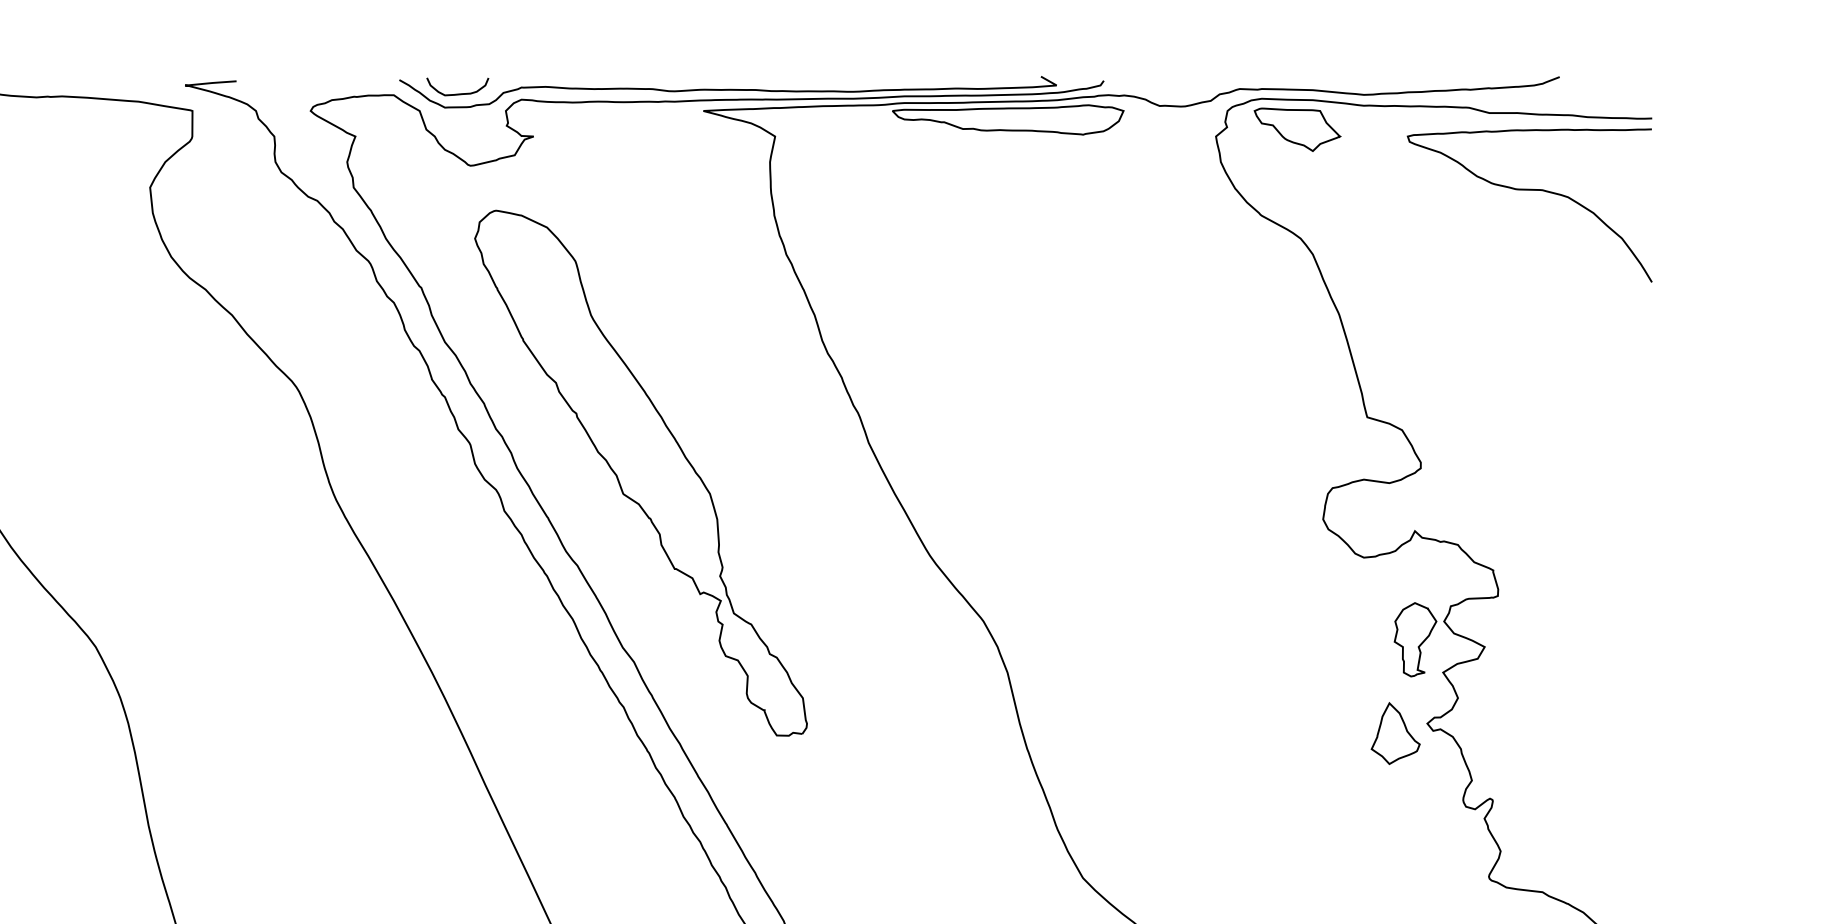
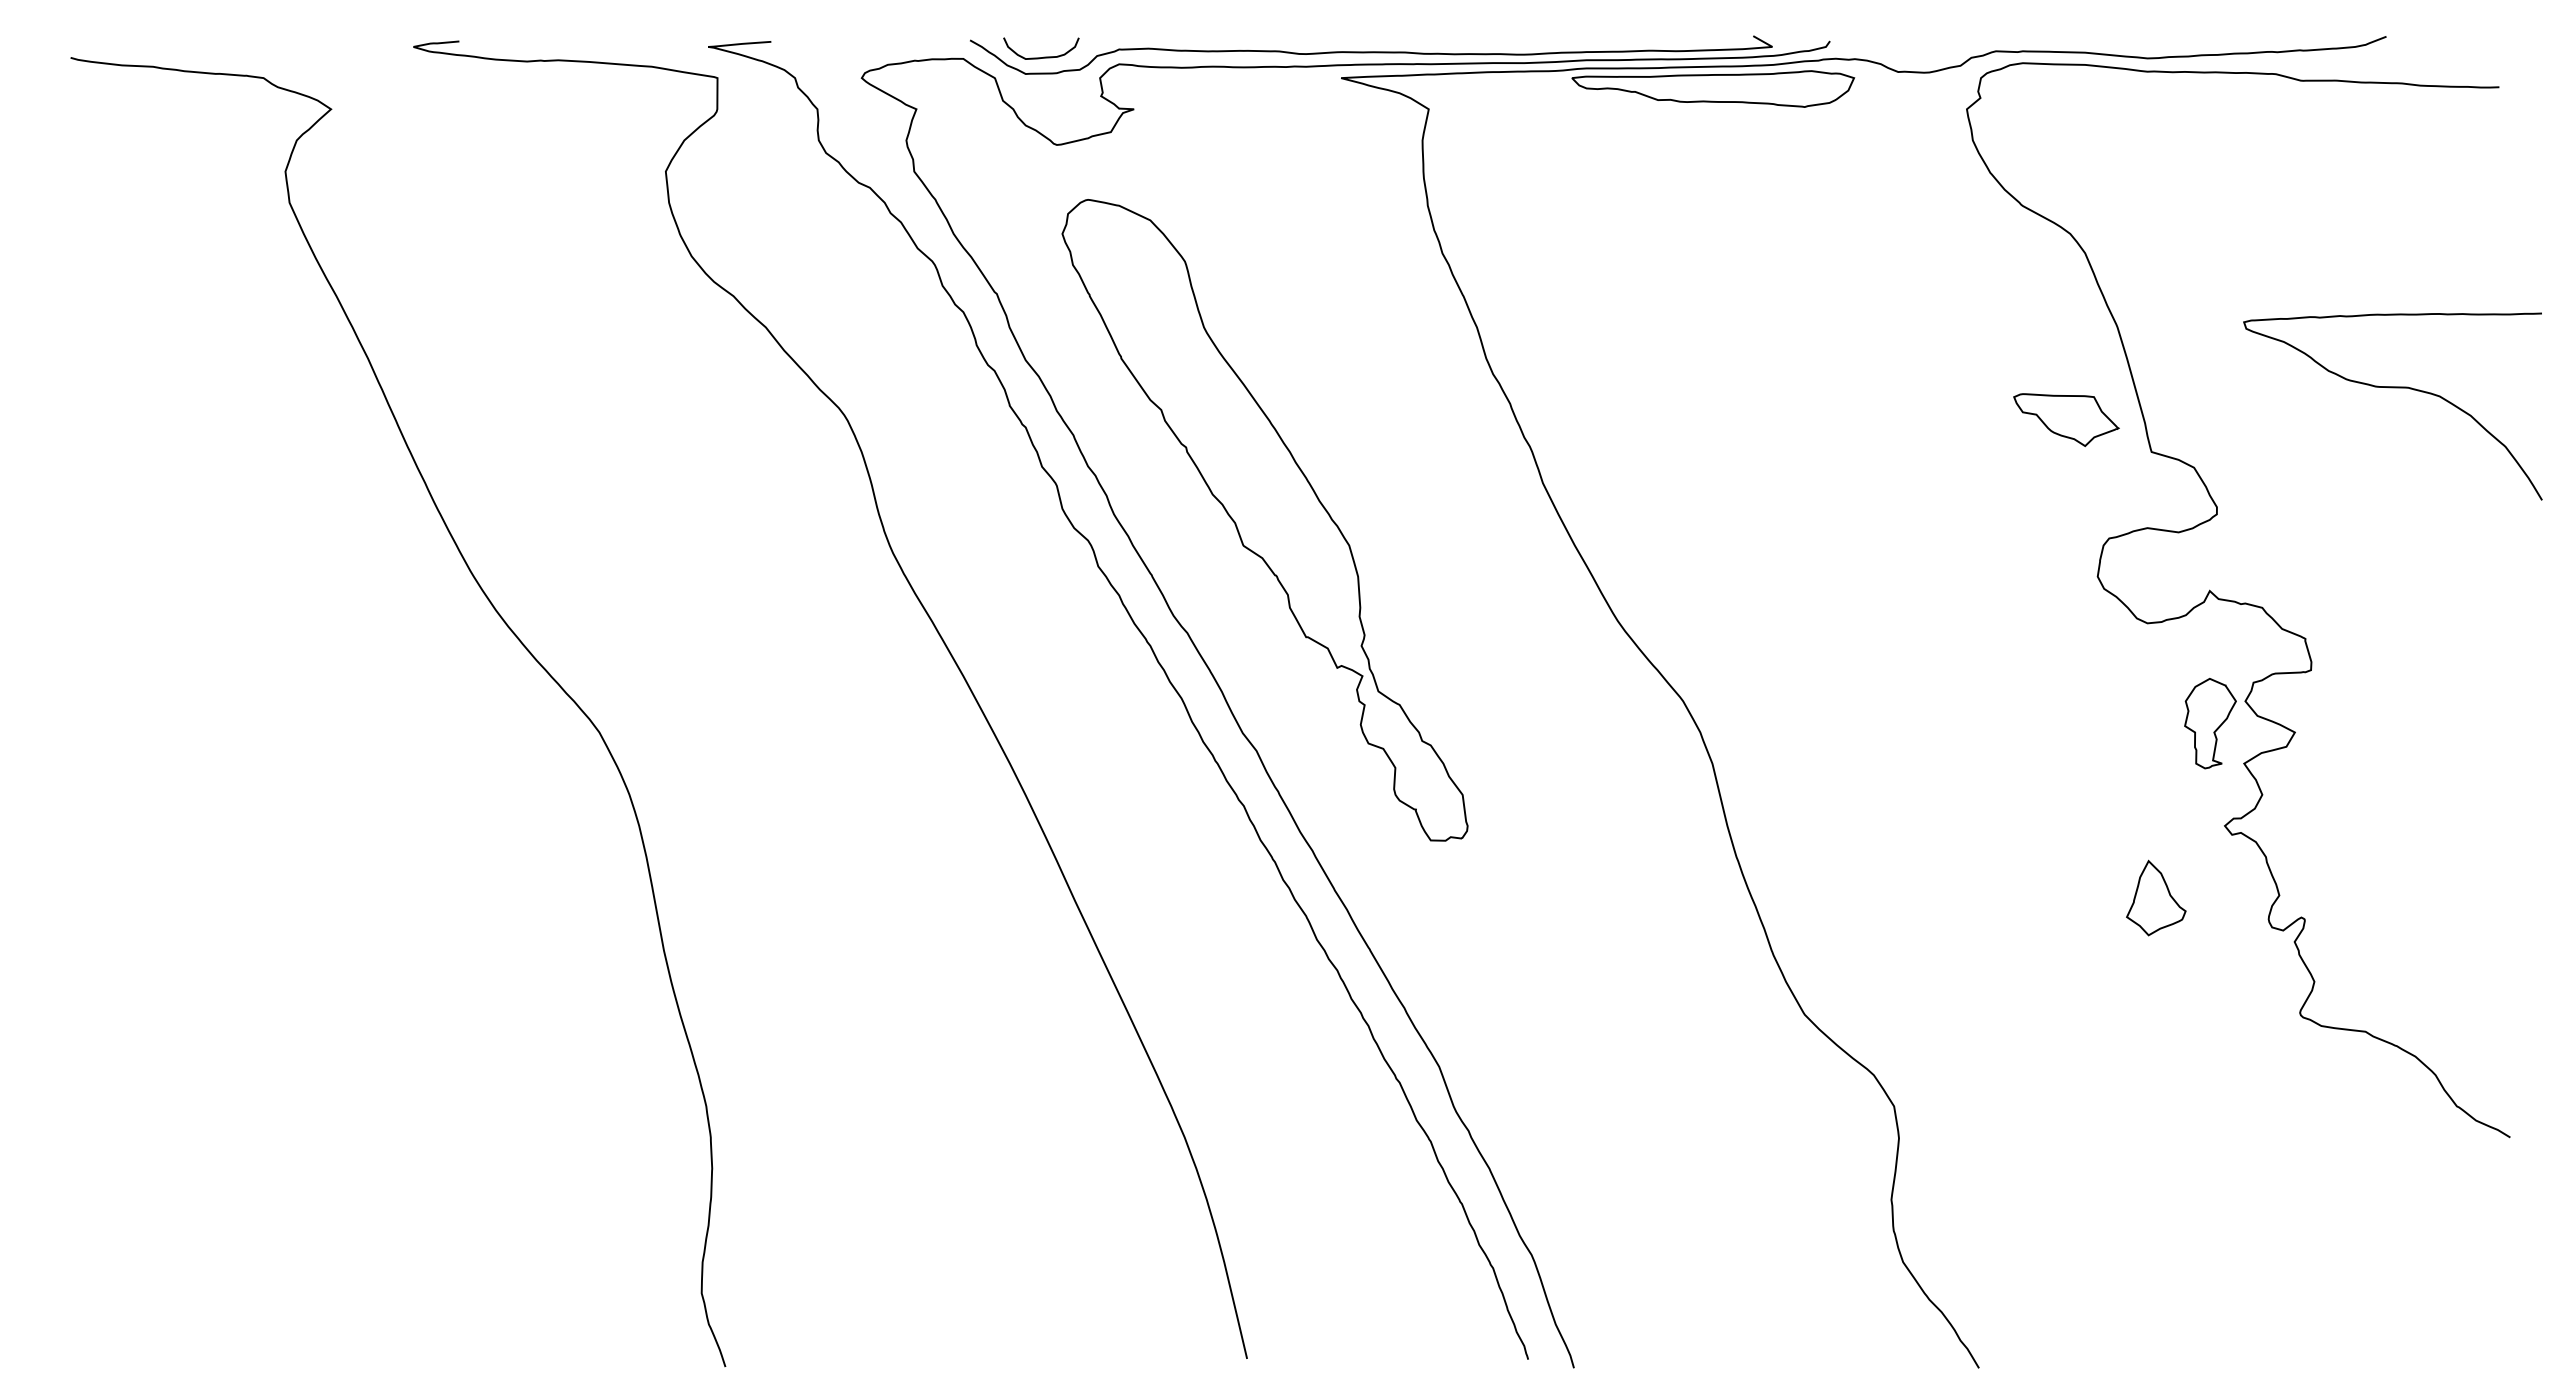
part: (1297, 129) -> (2066, 419), moved
curve: (1529, 190) -> (2392, 388), moved
part: (1395, 733) -> (2156, 897), moved

